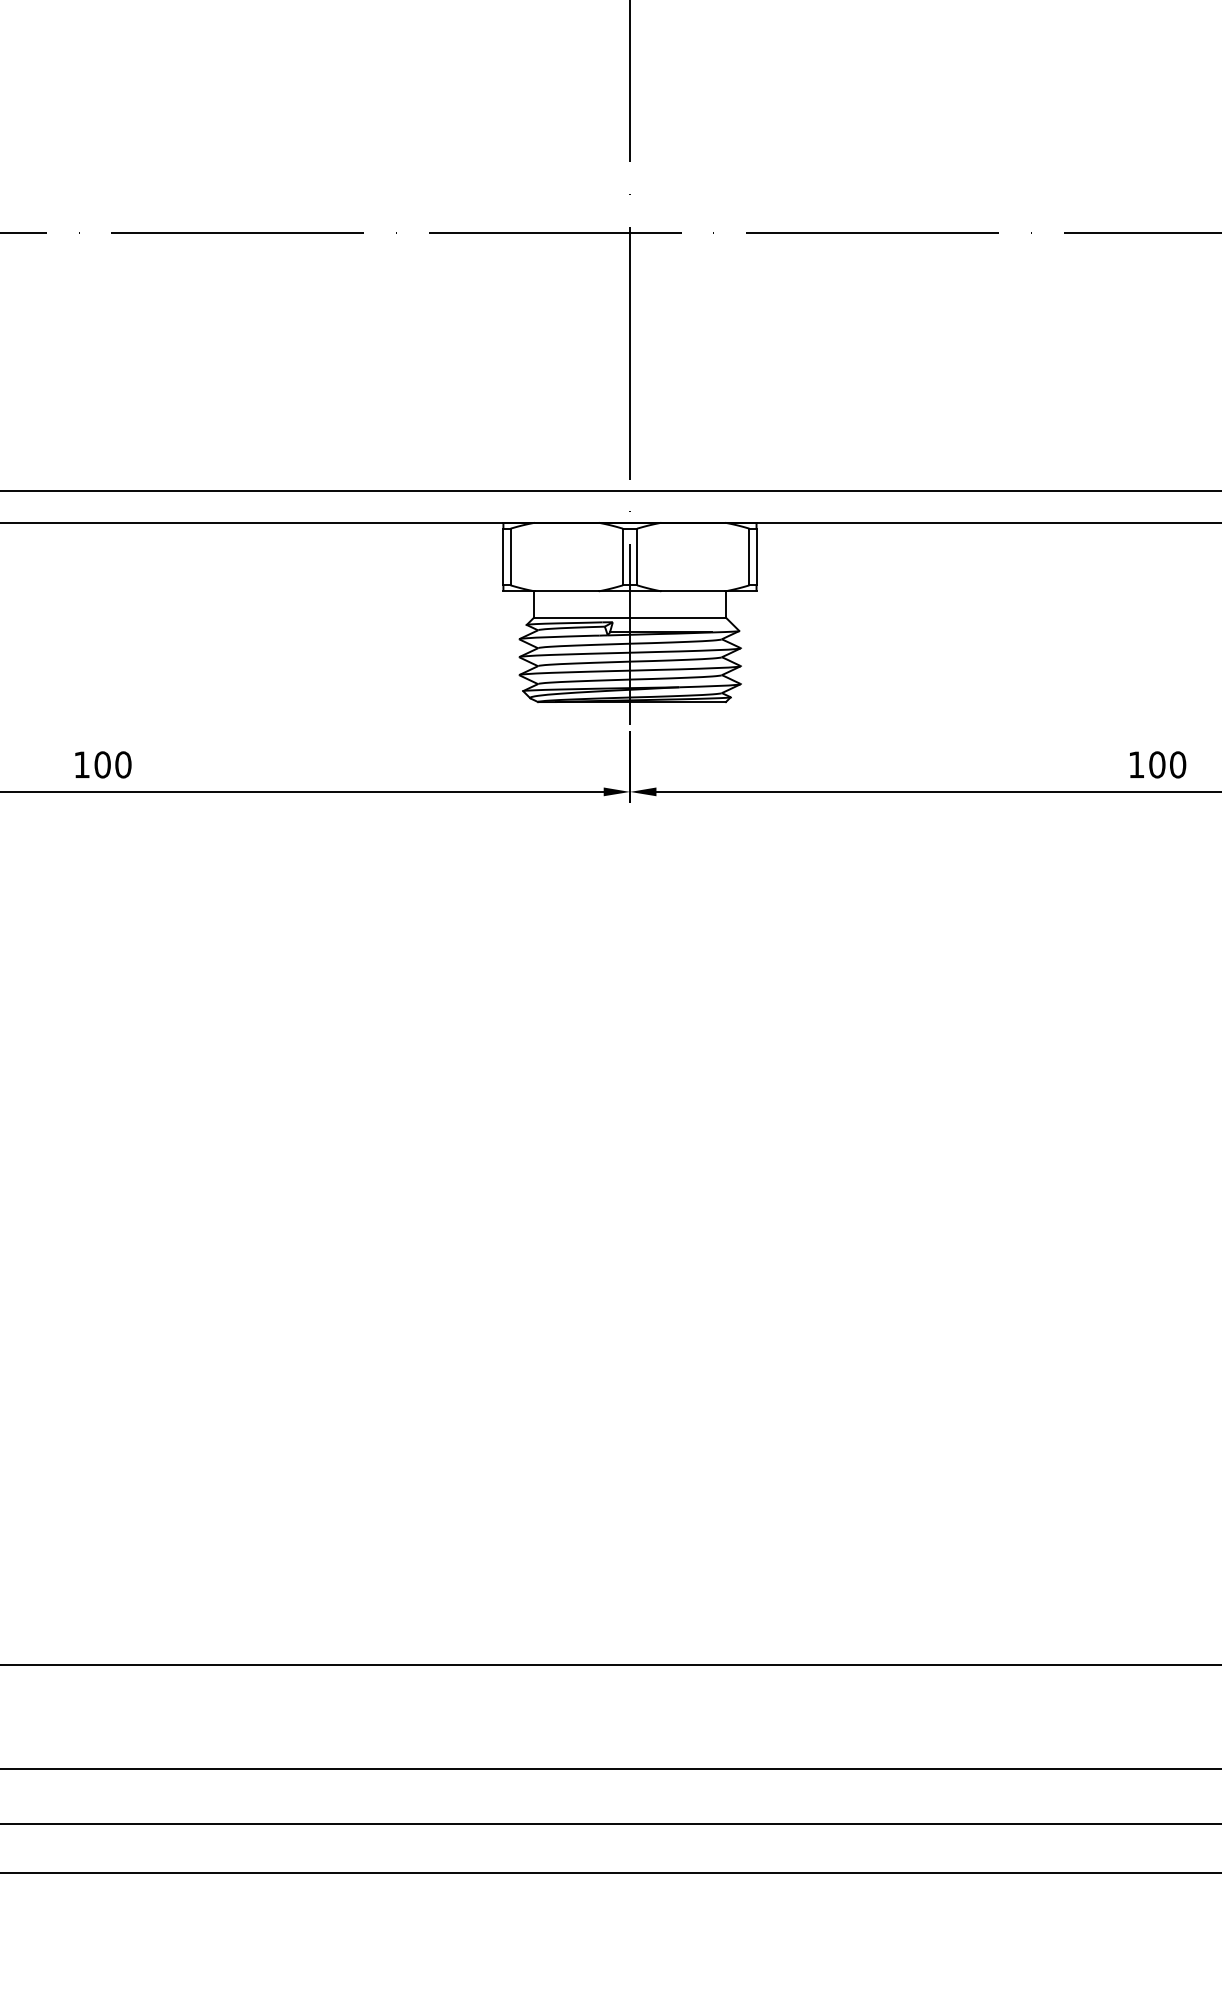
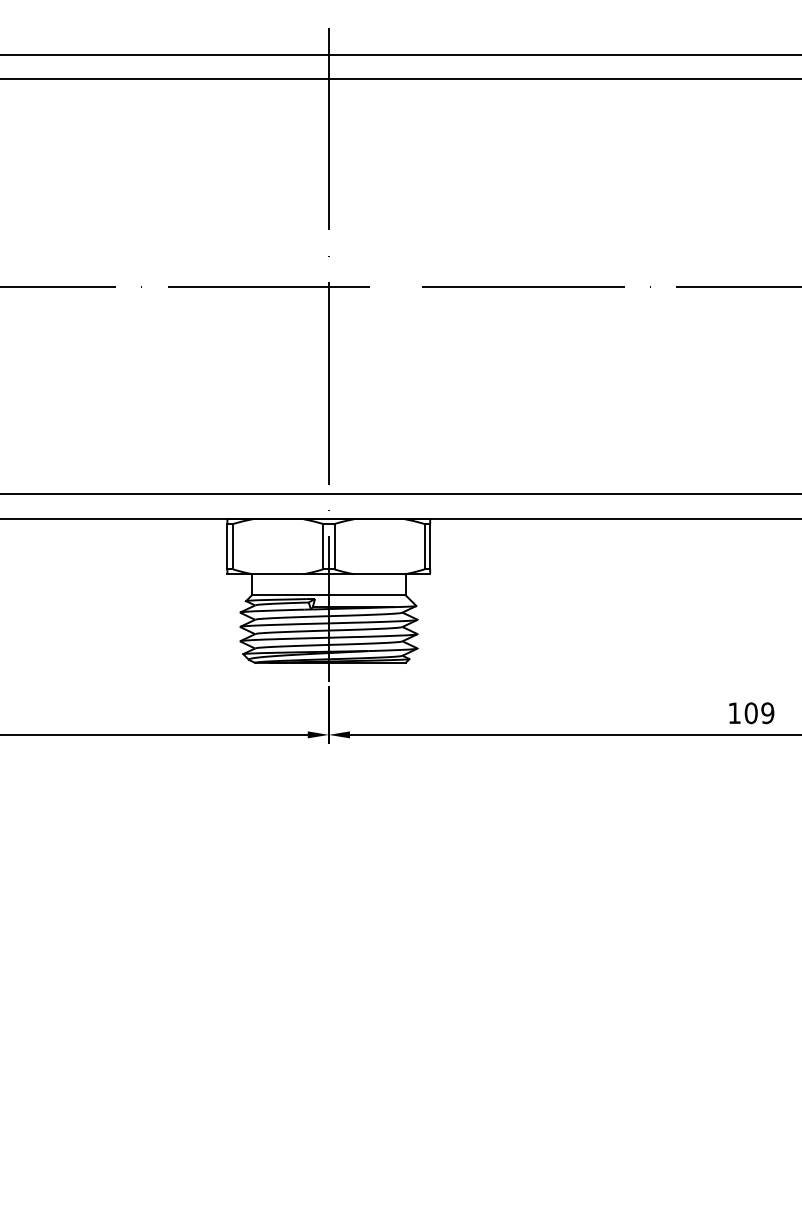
text: (1177, 764) -> (767, 712), 100 -> 109

